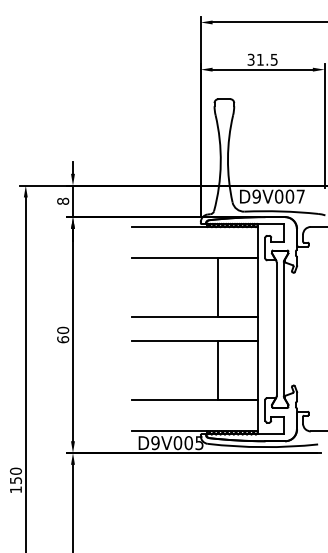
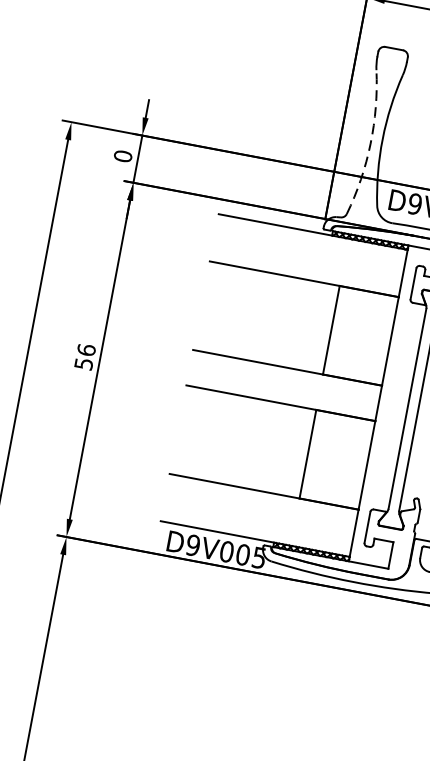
arc: (220, 163) -> (370, 144), solid -> dashed
text: (62, 200) -> (122, 154), 8 -> 0
text: (63, 334) -> (85, 356), 60 -> 56

